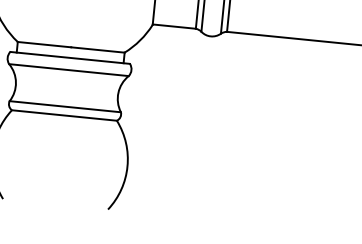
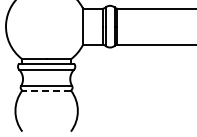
line: (64, 115) -> (46, 90), solid -> dashed

